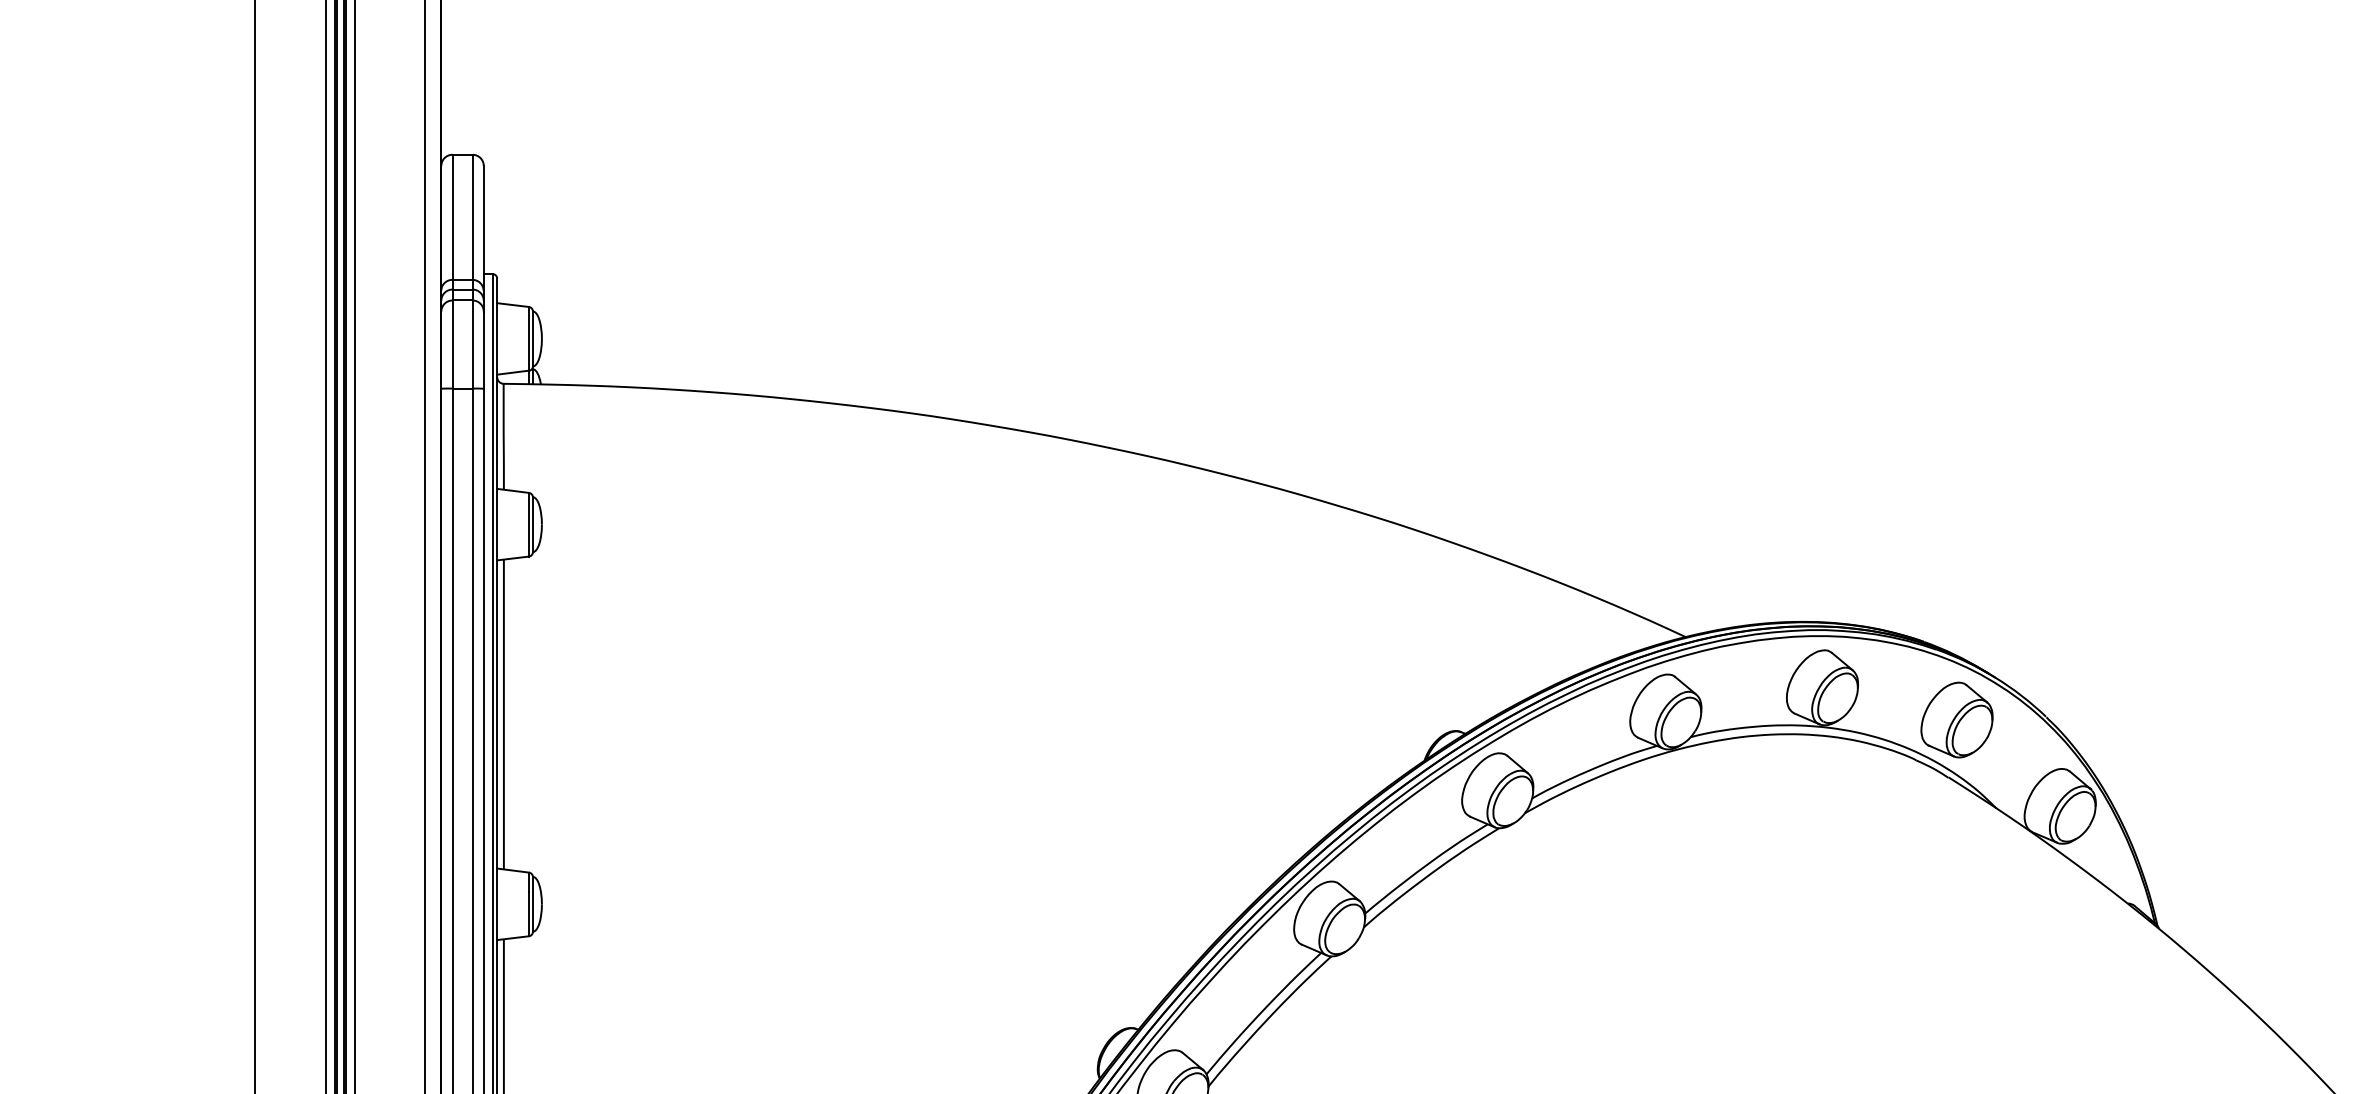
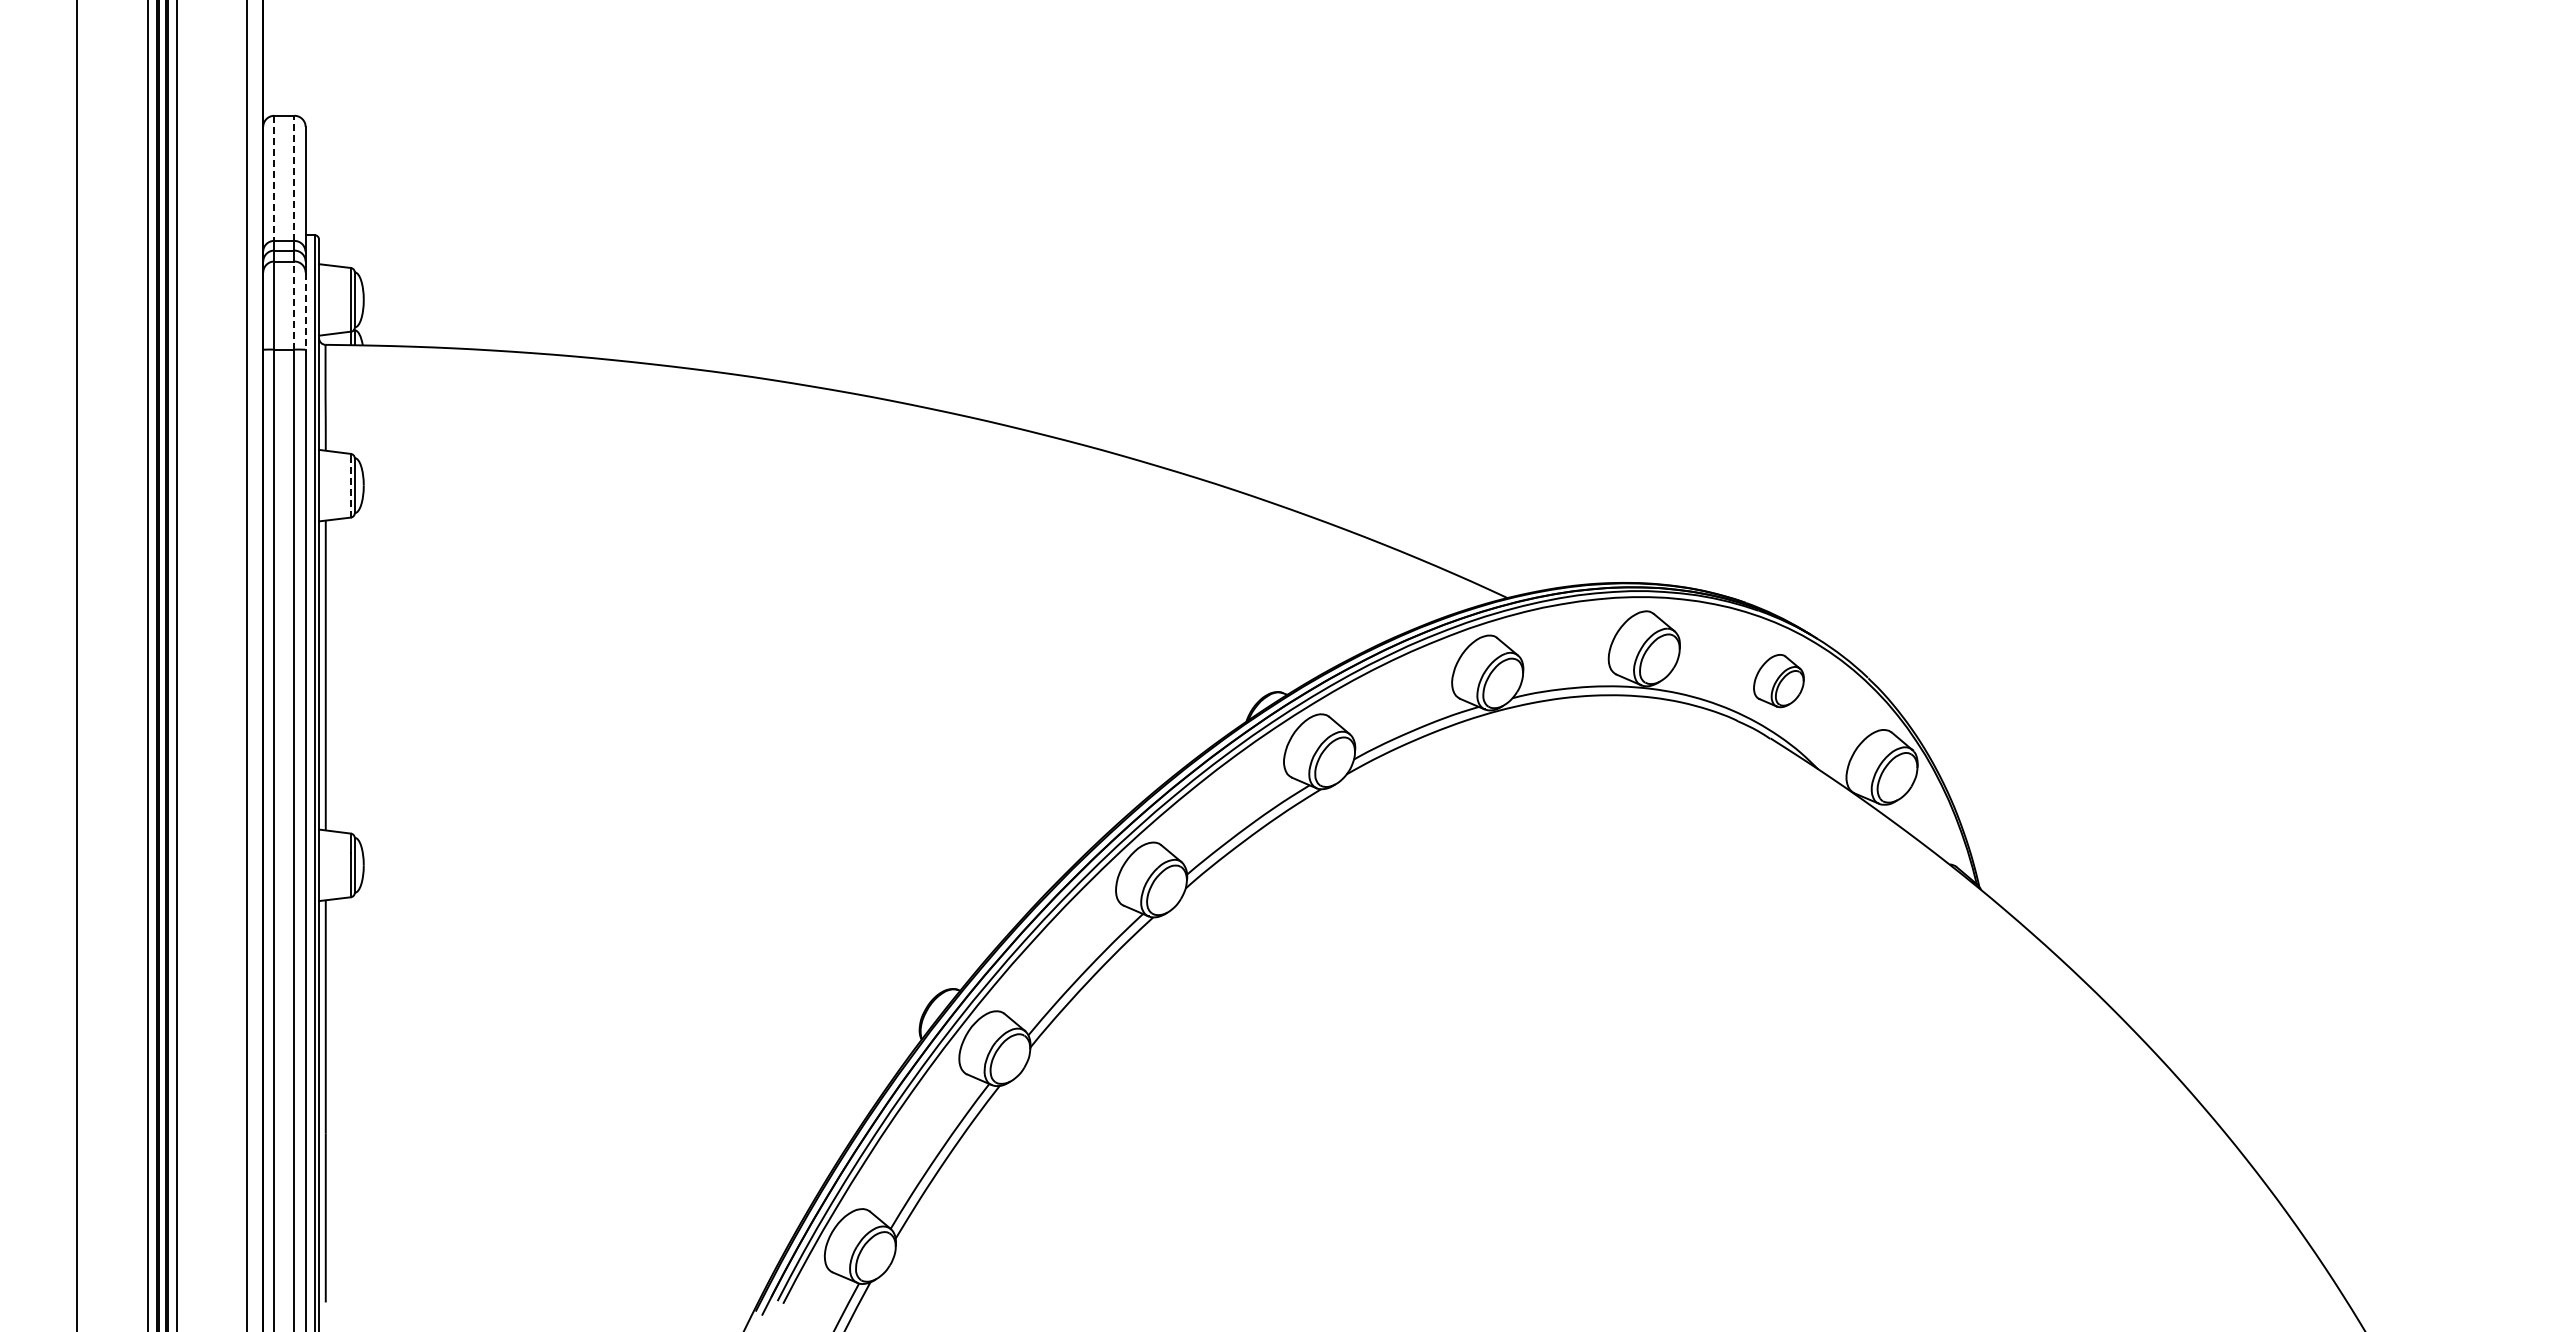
line: (452, 217) -> (274, 178), solid -> dashed
line: (472, 217) -> (294, 178), solid -> dashed
line: (472, 344) -> (294, 305), solid -> dashed
line: (483, 350) -> (305, 311), solid -> dashed
line: (528, 527) -> (350, 488), solid -> dashed
part: (1956, 719) -> (1778, 680), size x0.7

